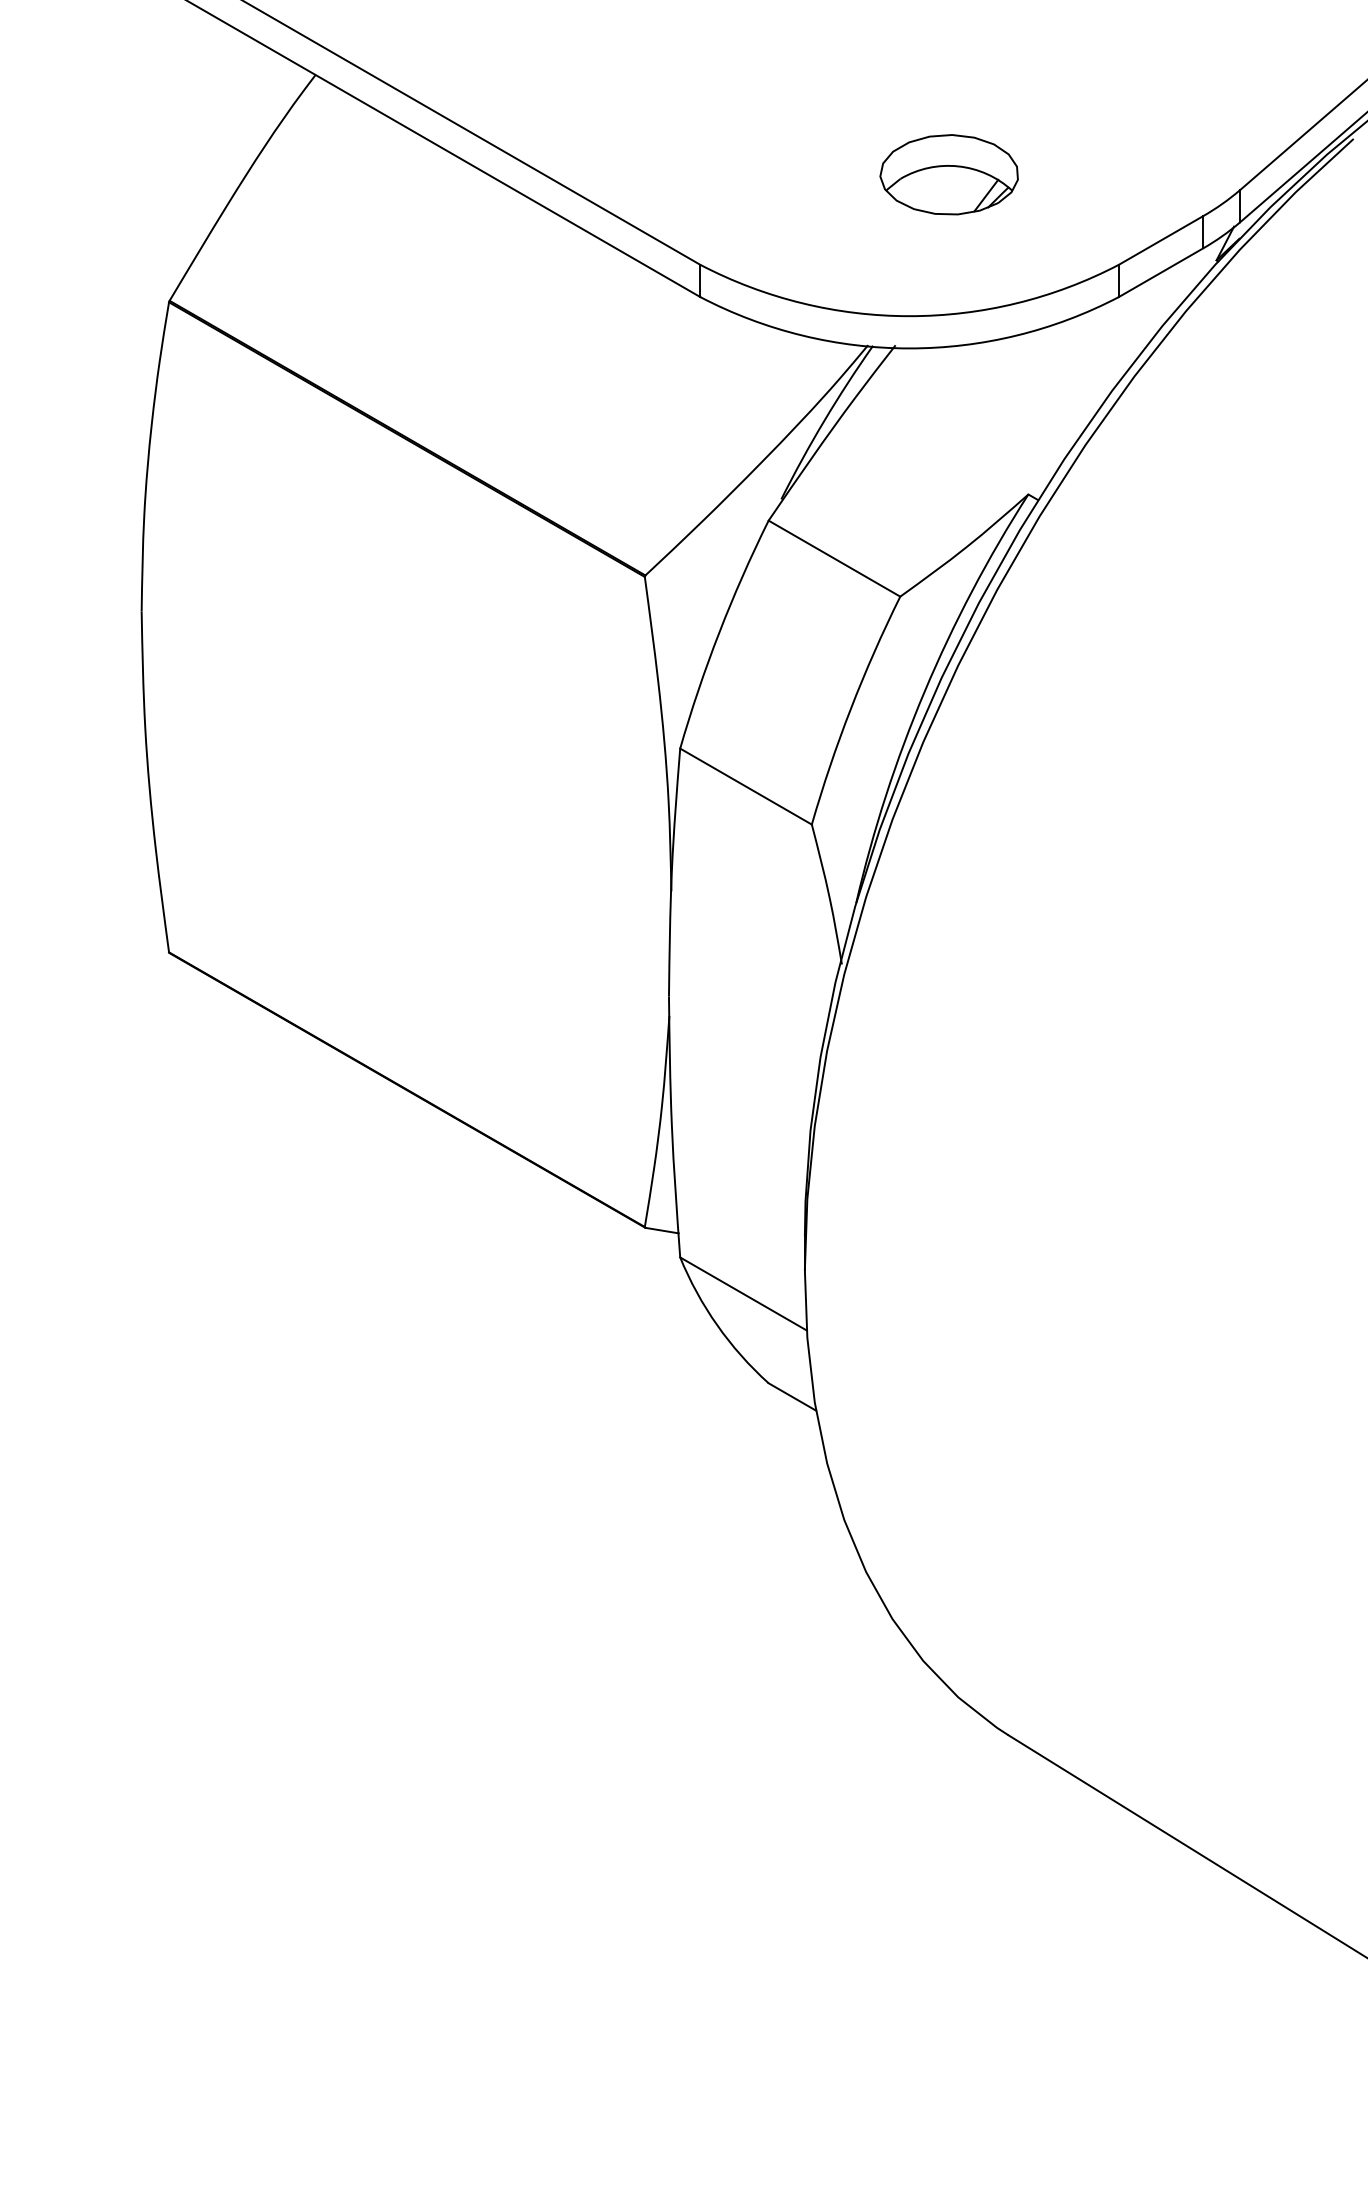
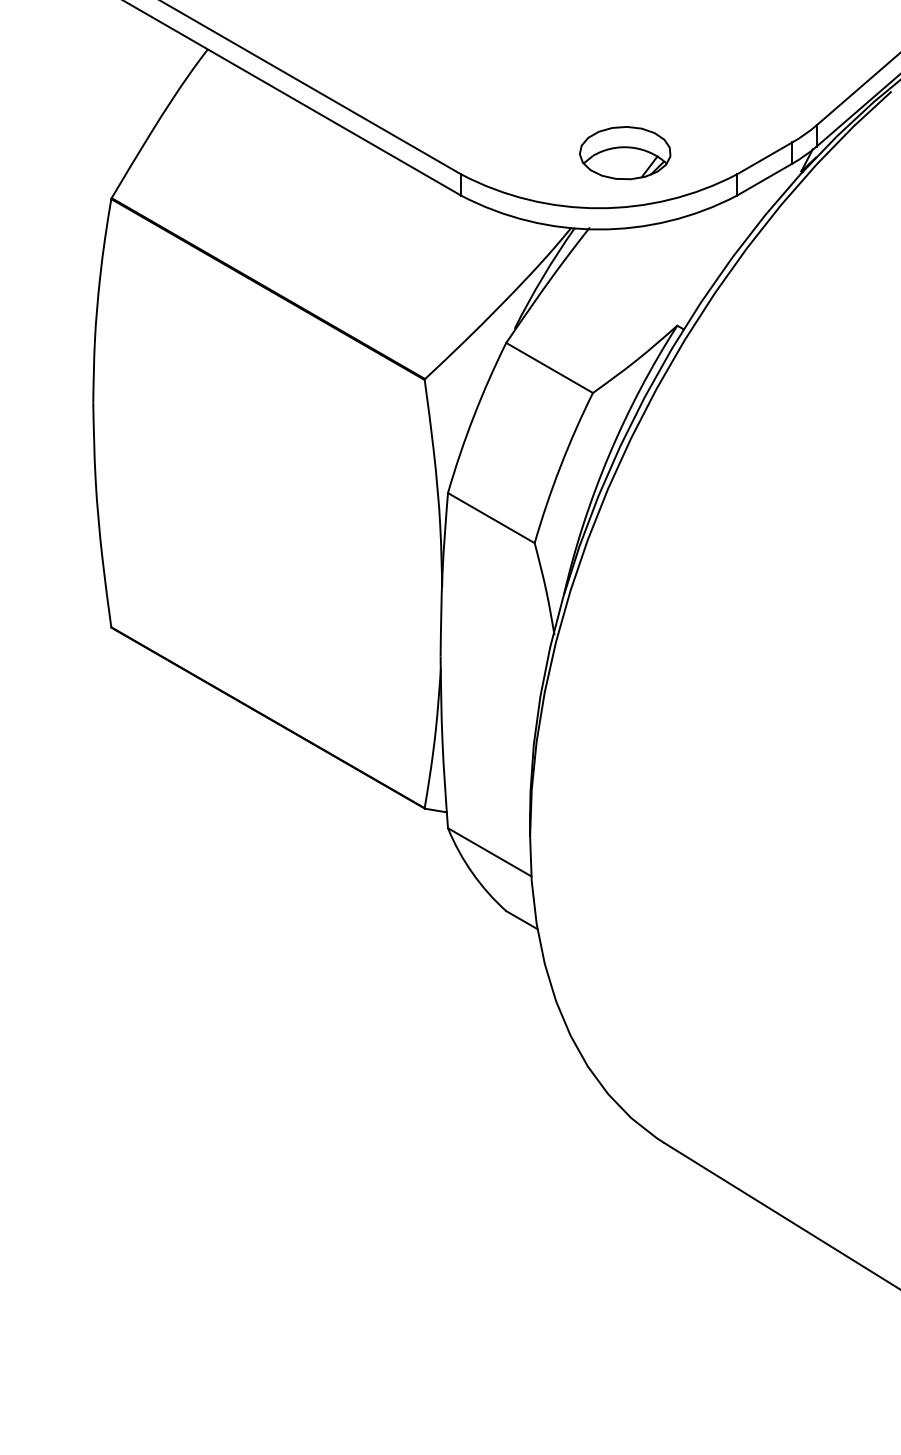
part: (949, 175) -> (625, 153), moved

